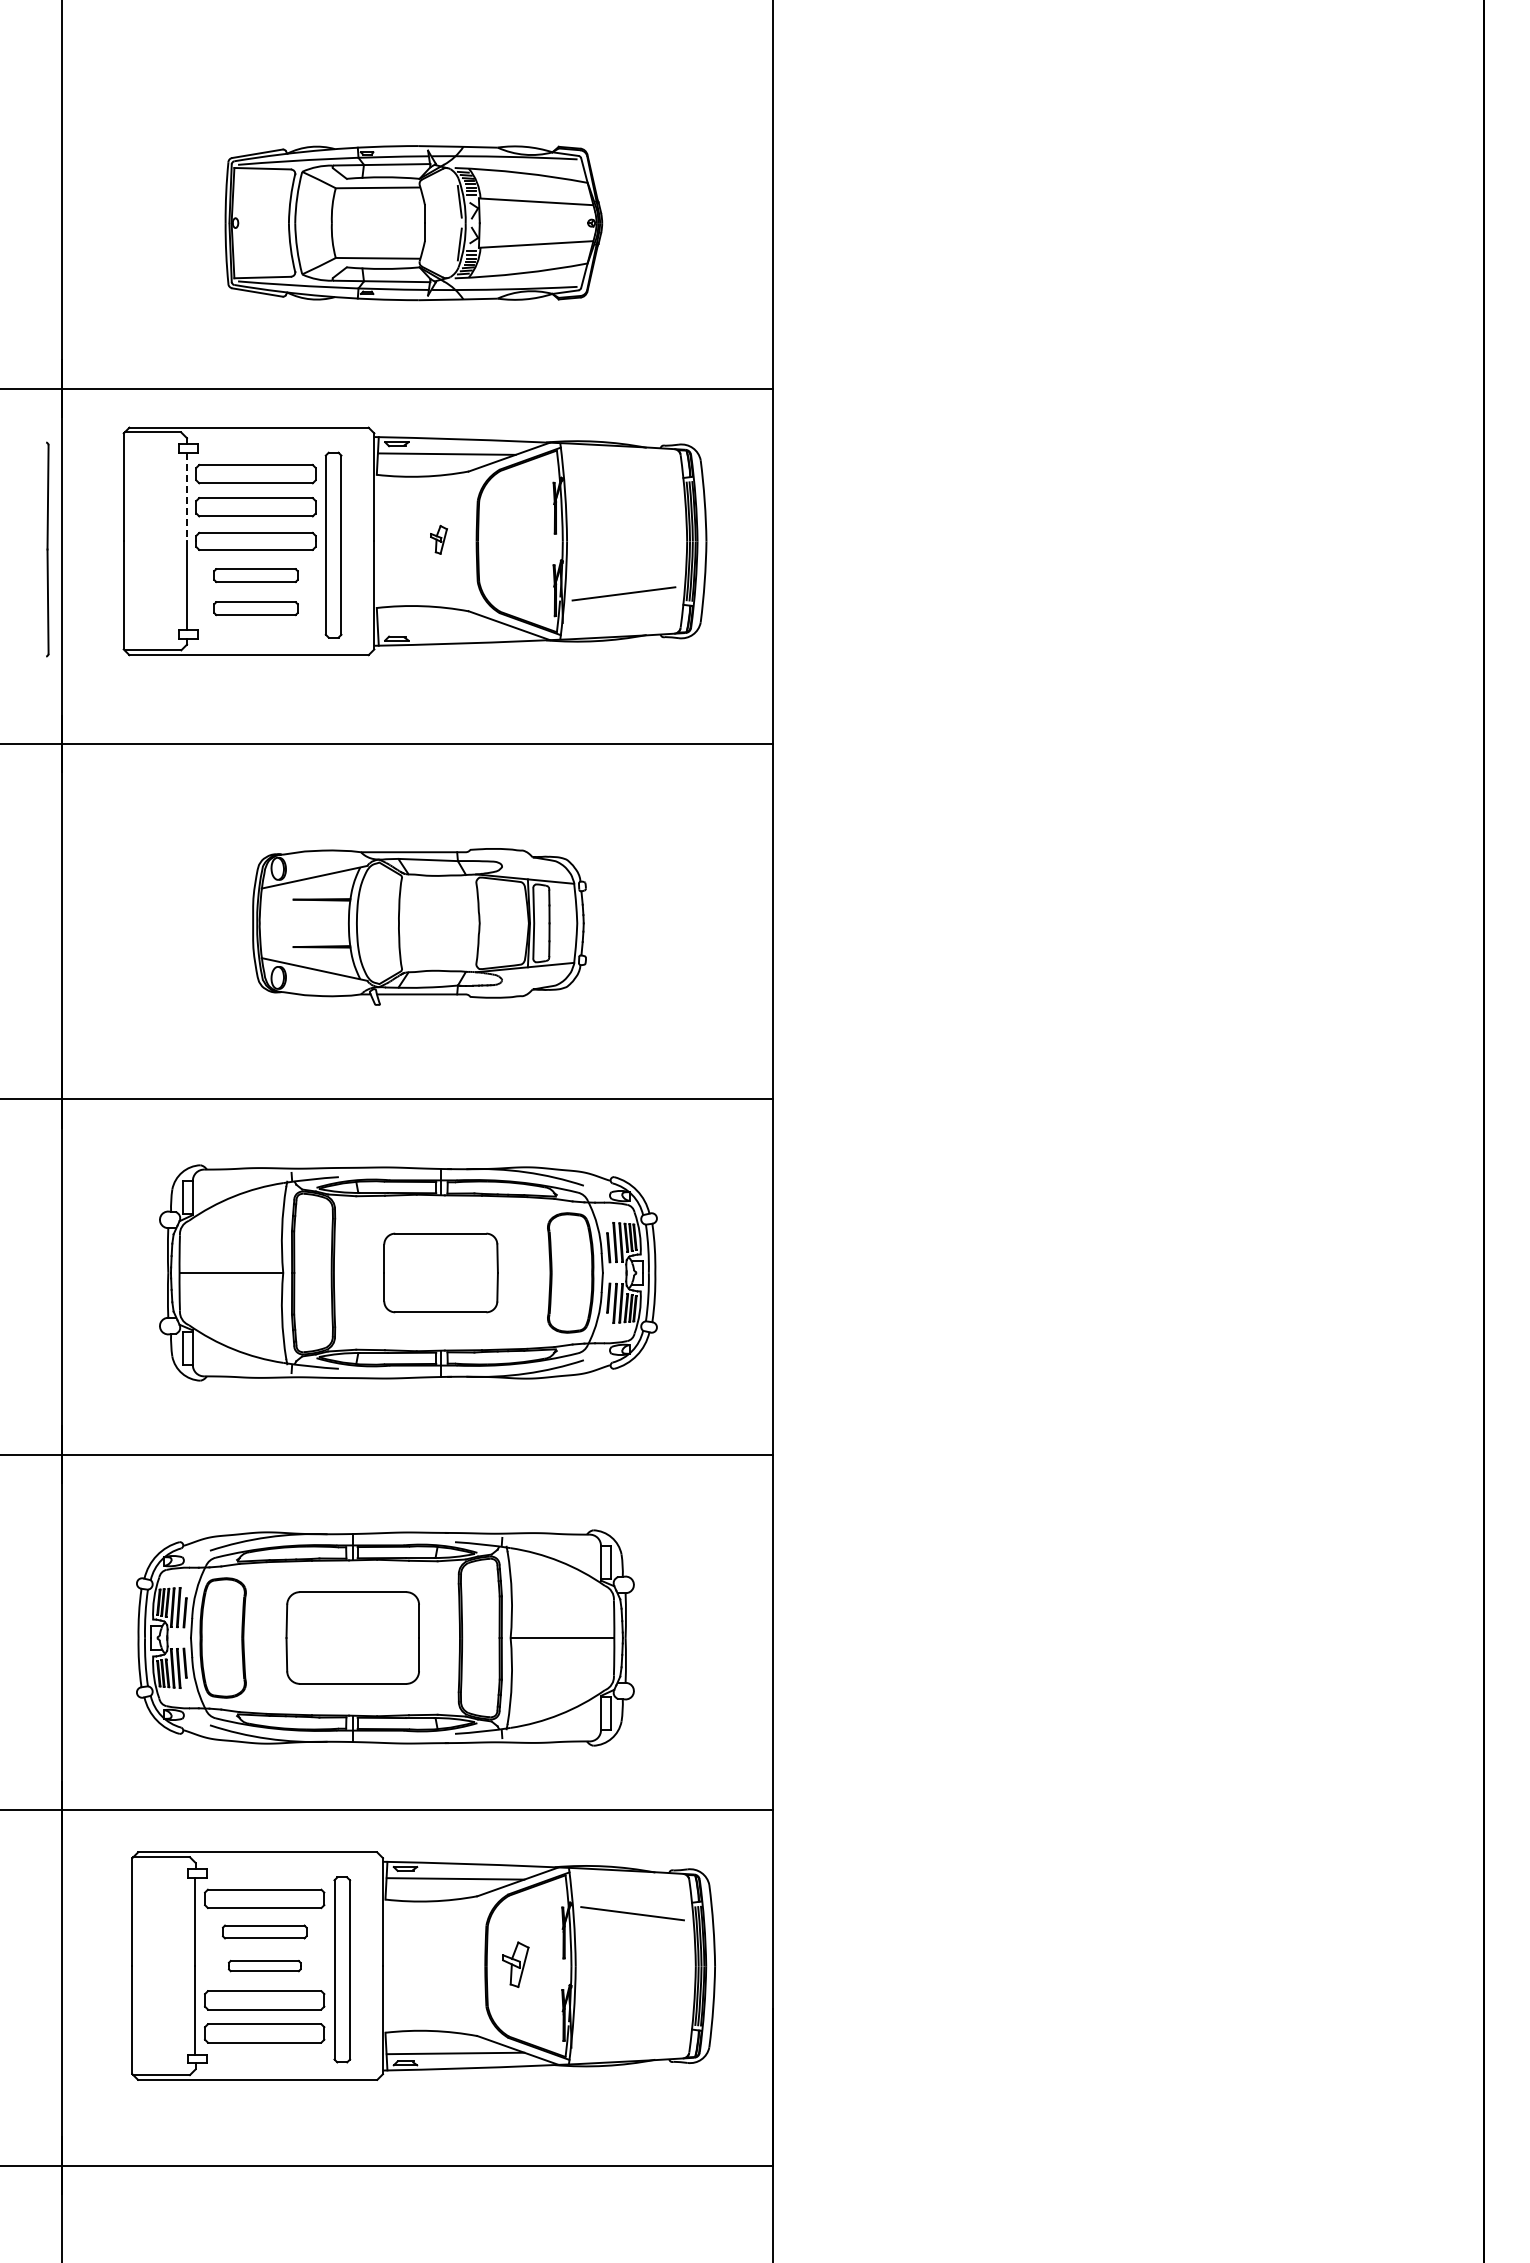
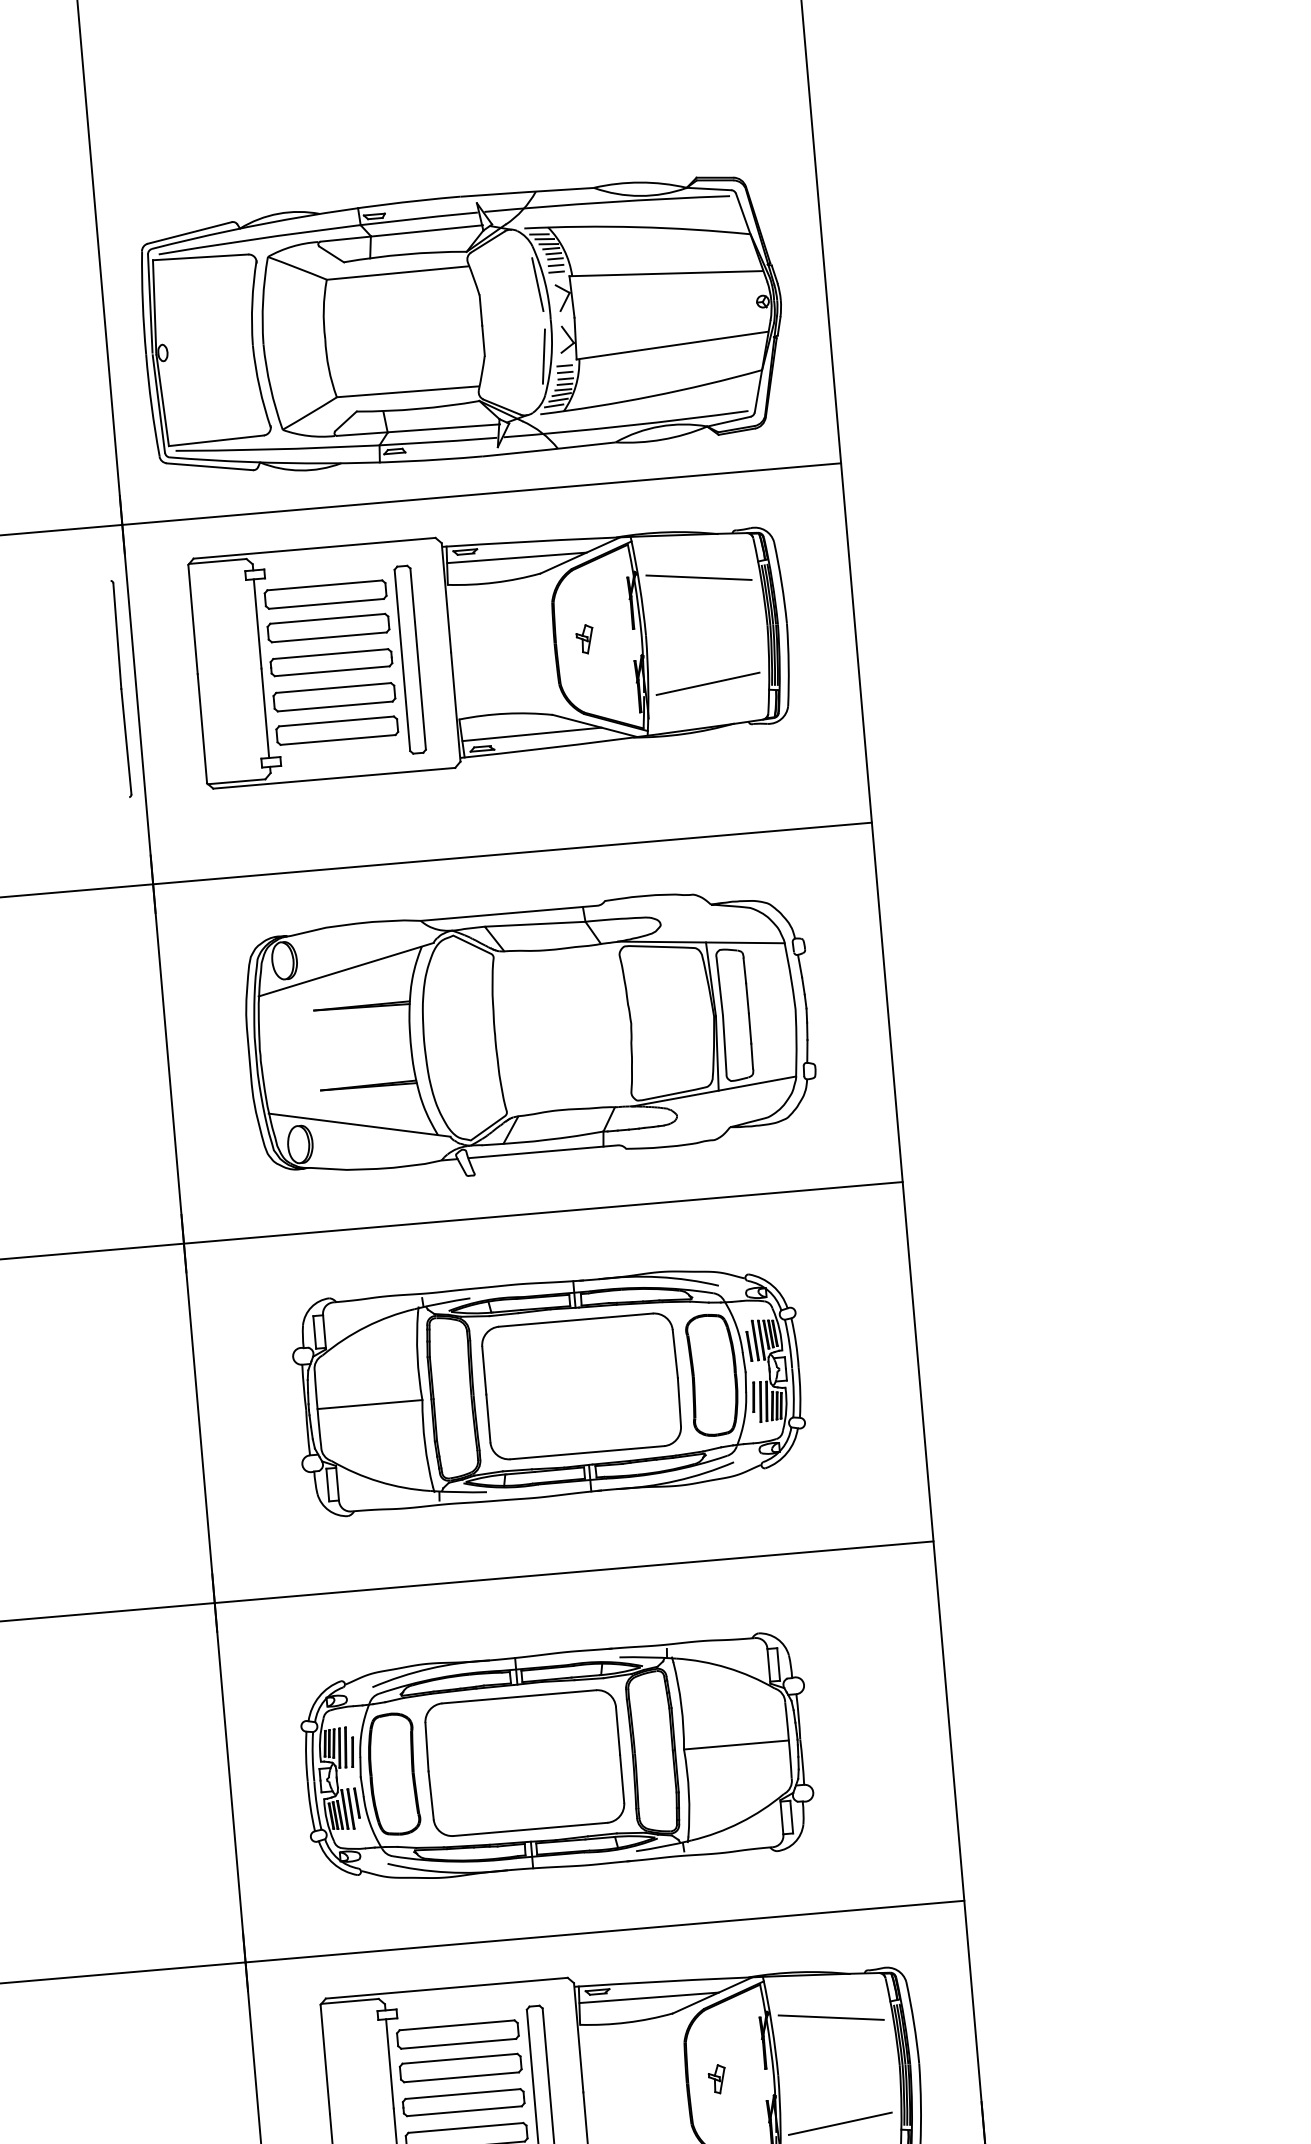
part: (413, 222) -> (463, 326), size x1.67
line: (623, 488) -> (698, 577), added
line: (186, 497) -> (257, 624), dashed -> solid
part: (438, 539) -> (584, 639), moved
part: (255, 575) -> (333, 697), size x1.43
part: (255, 608) -> (336, 730), size x1.43
line: (446, 628) -> (531, 734), added
part: (419, 926) -> (530, 1037), size x1.67
part: (440, 1272) -> (581, 1385), size x1.67
part: (352, 1637) -> (524, 1762), size x1.43
part: (264, 1931) -> (460, 2067), size x1.43
part: (515, 1964) -> (717, 2079), size x0.62
part: (264, 1965) -> (463, 2101), size x1.67
line: (632, 2018) -> (840, 2123), added

